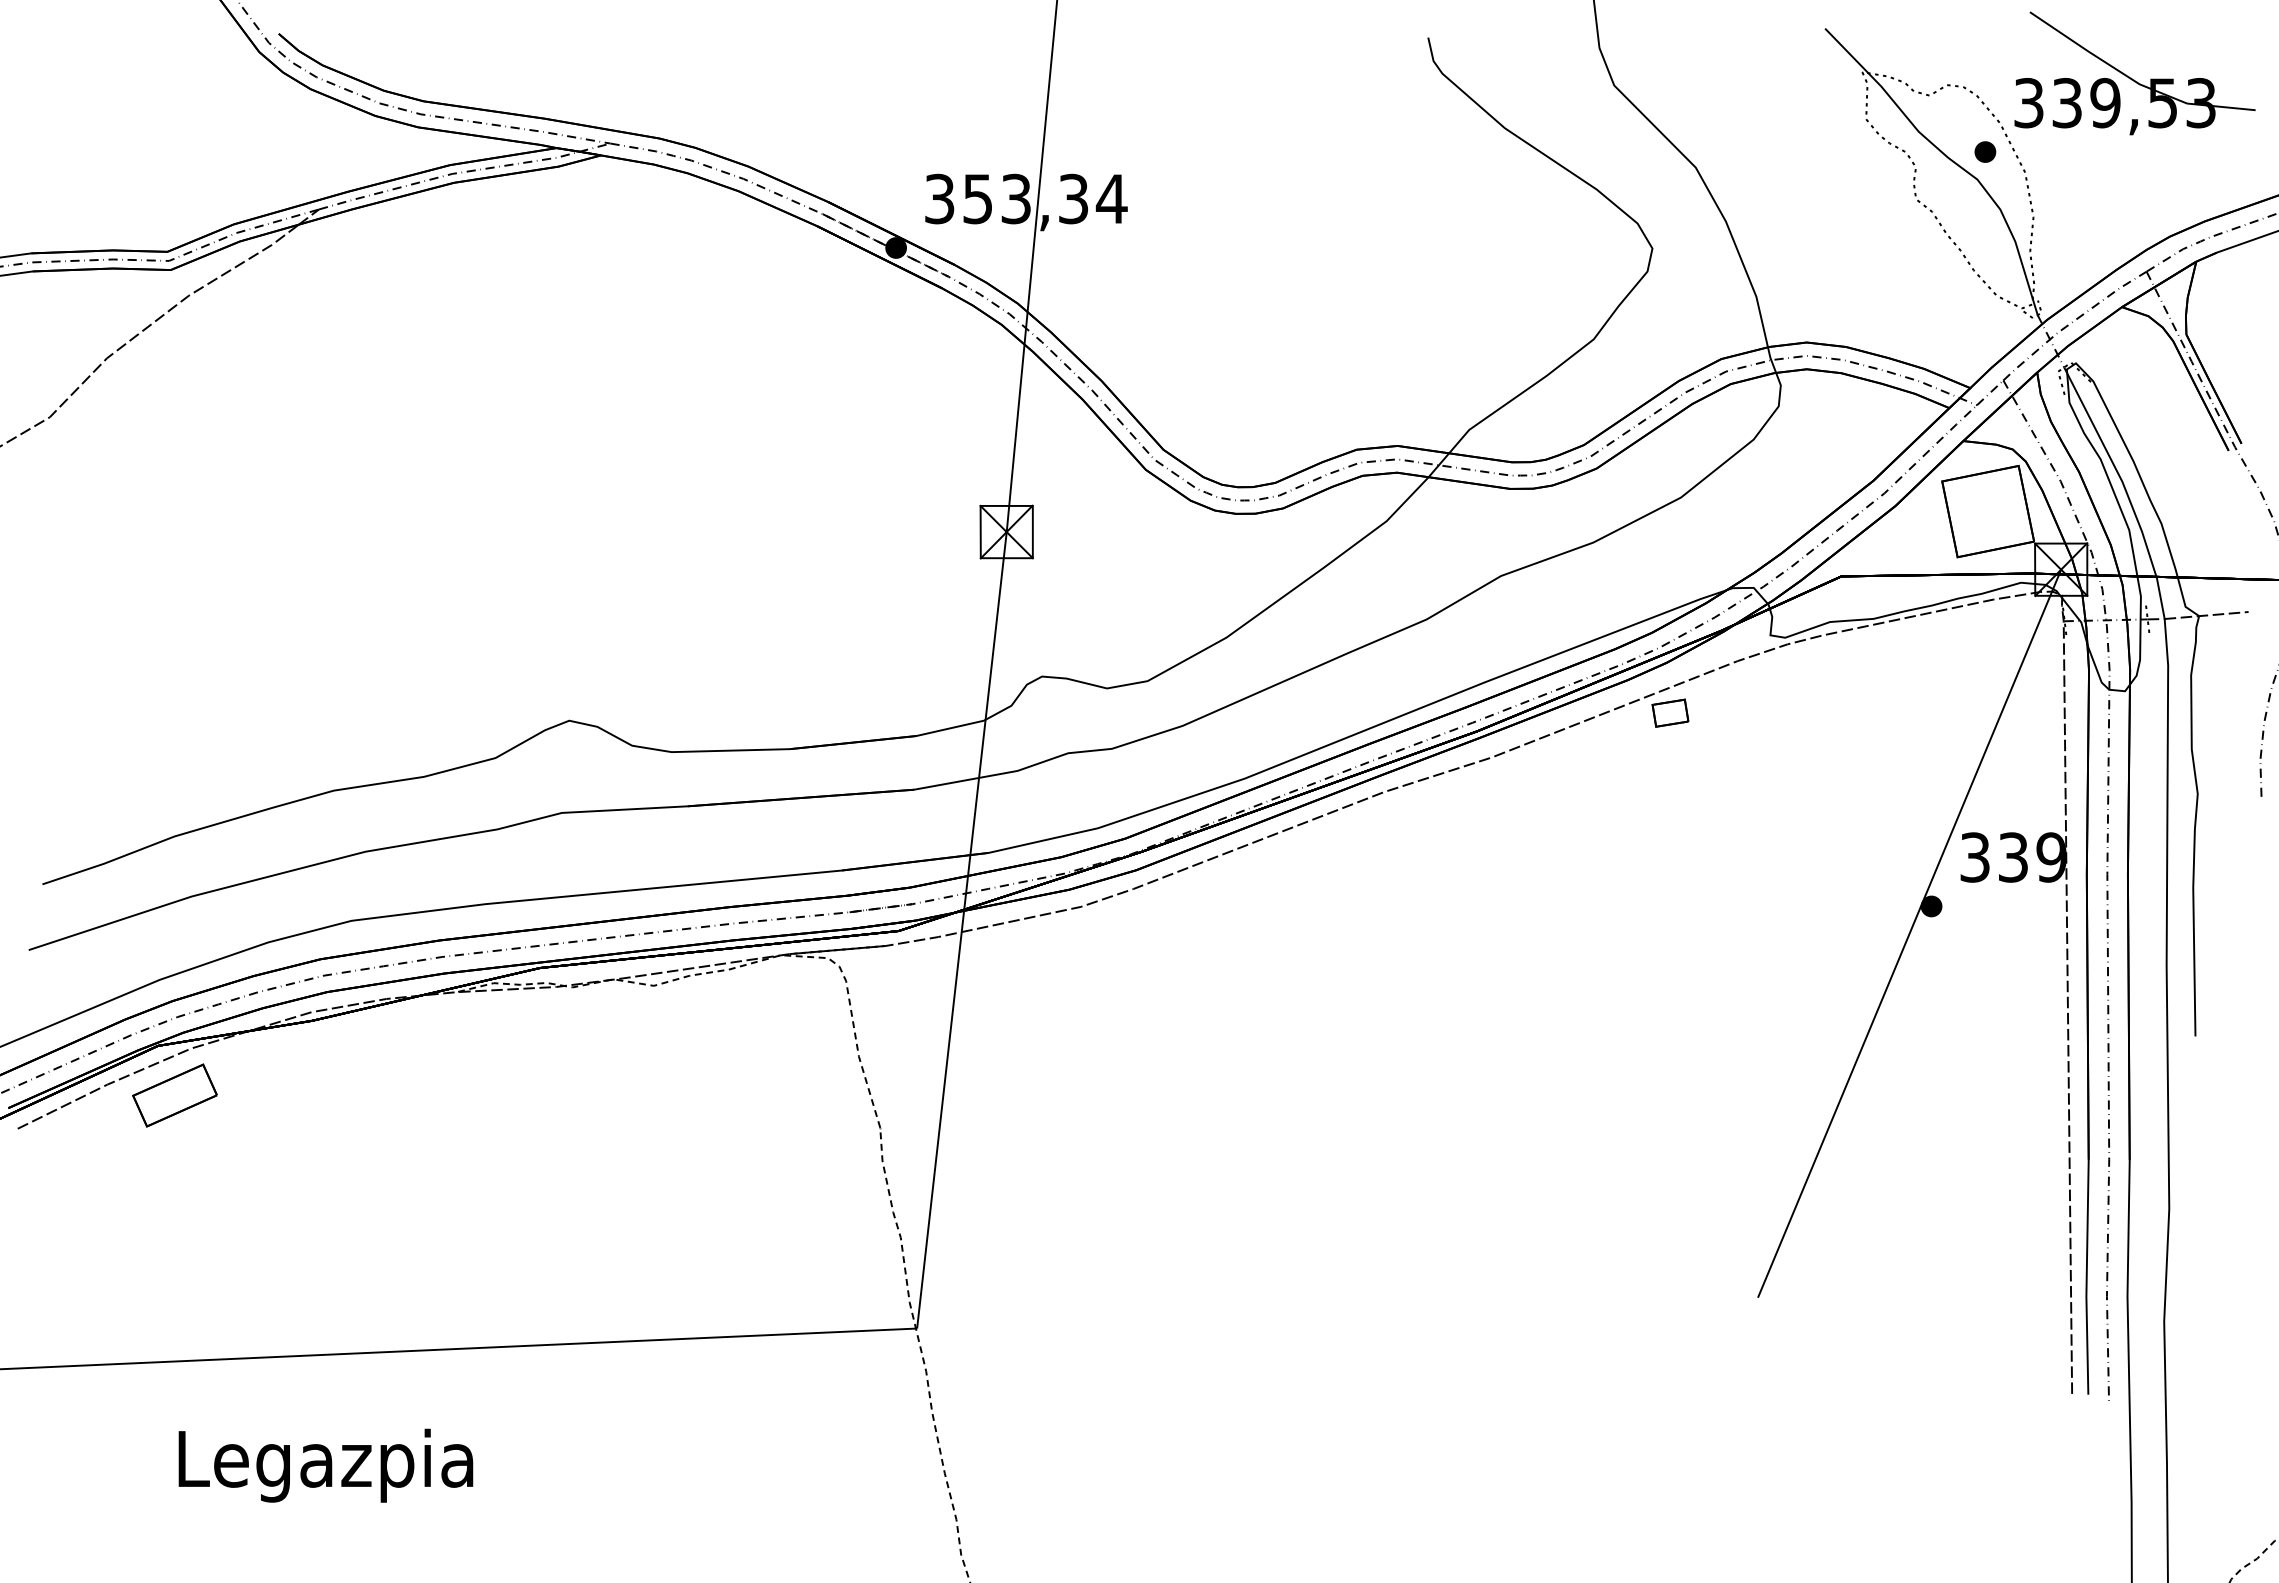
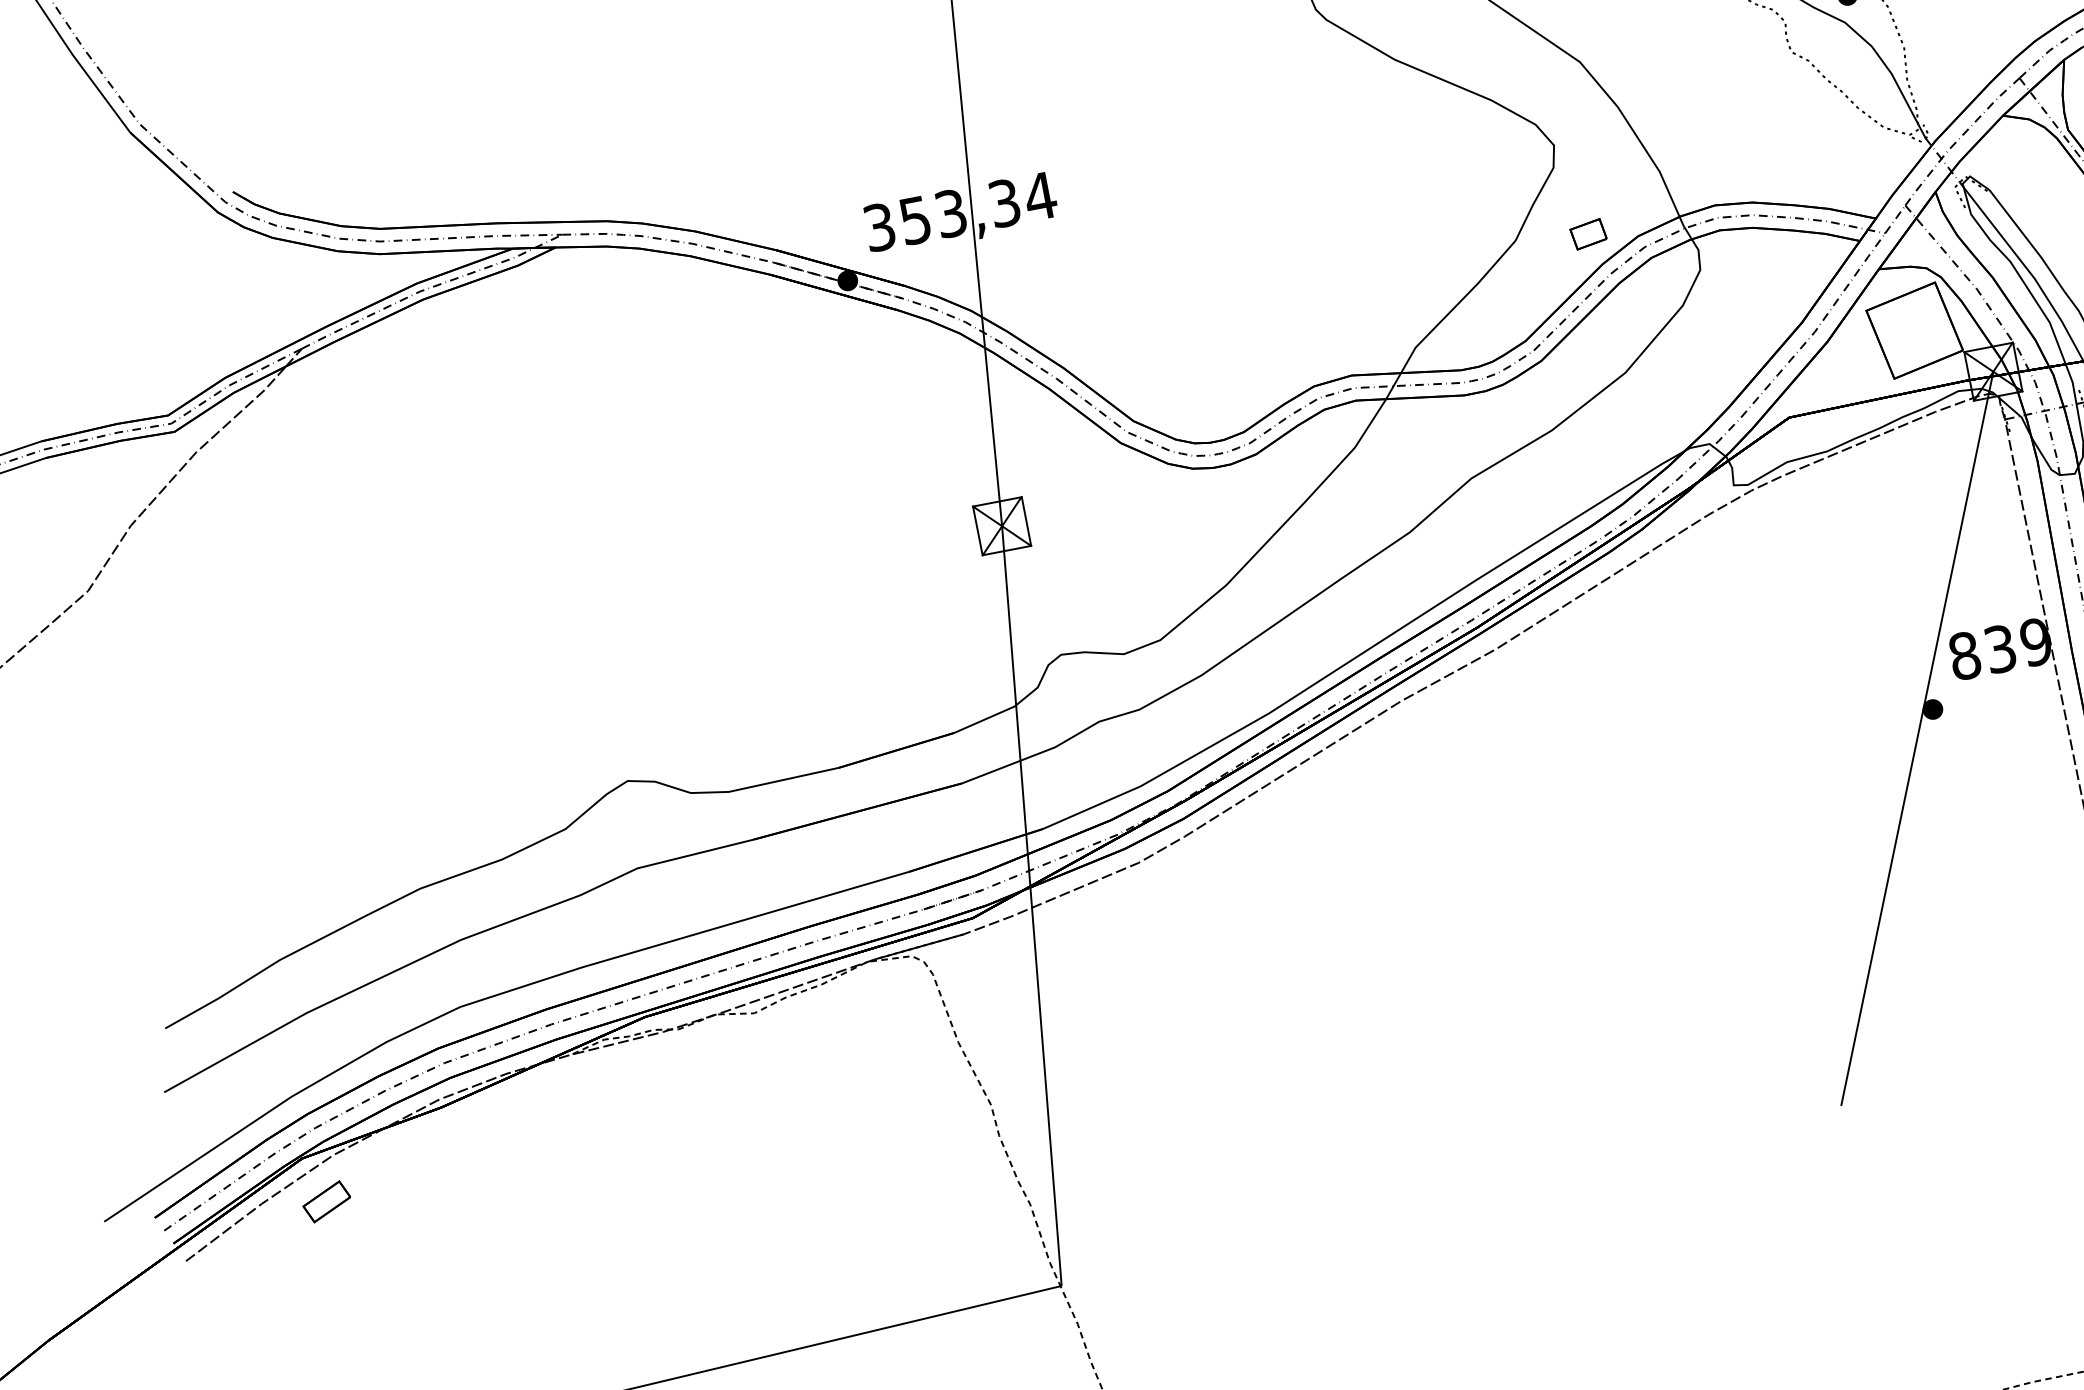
part: (1670, 712) -> (1588, 233), moved
text: (1975, 857) -> (1965, 655), 339 -> 839
part: (174, 1095) -> (326, 1201), size x0.6

